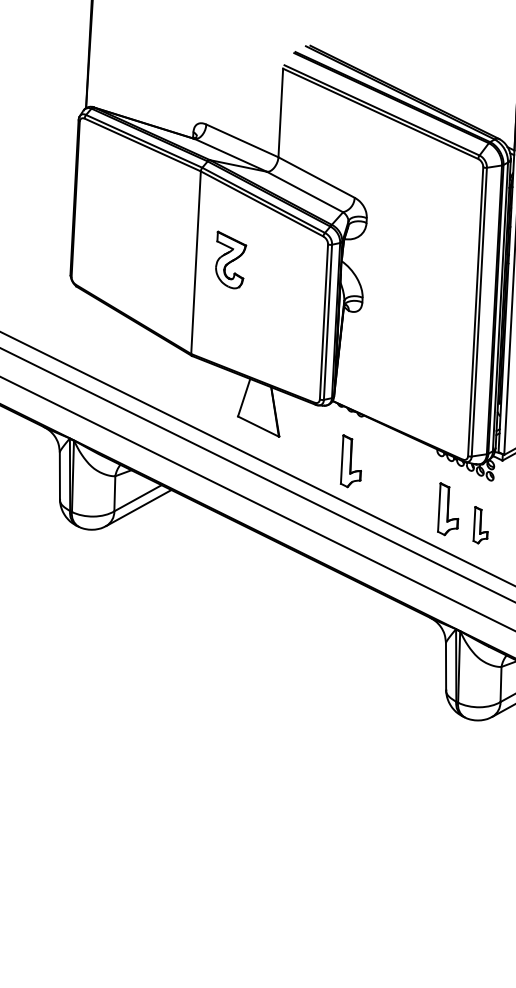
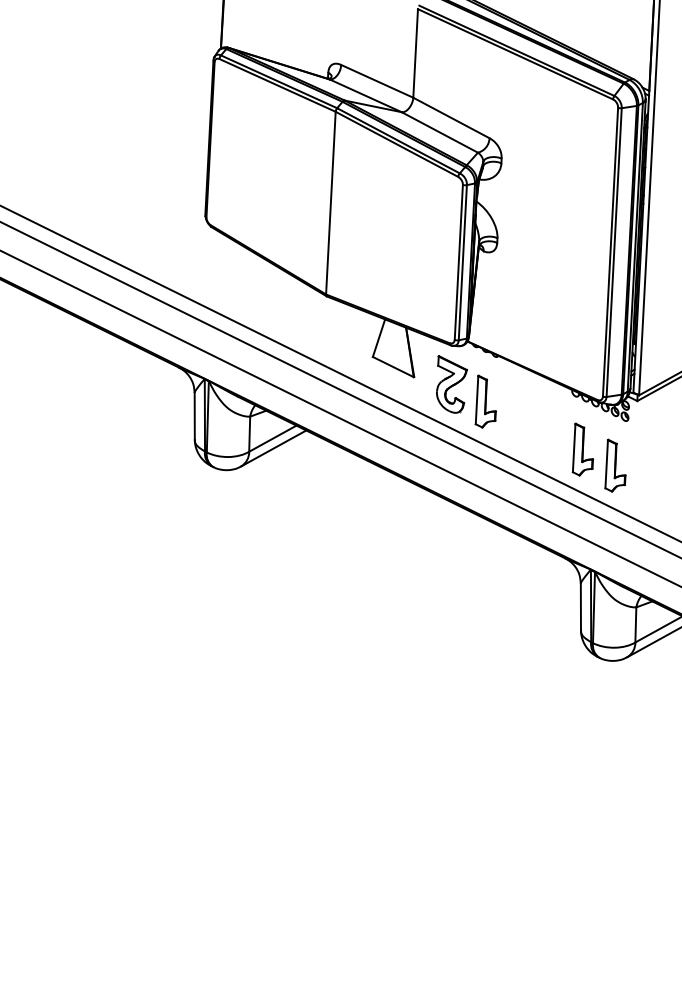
part: (230, 260) -> (451, 384), moved
part: (480, 525) -> (615, 465), size x1.43

